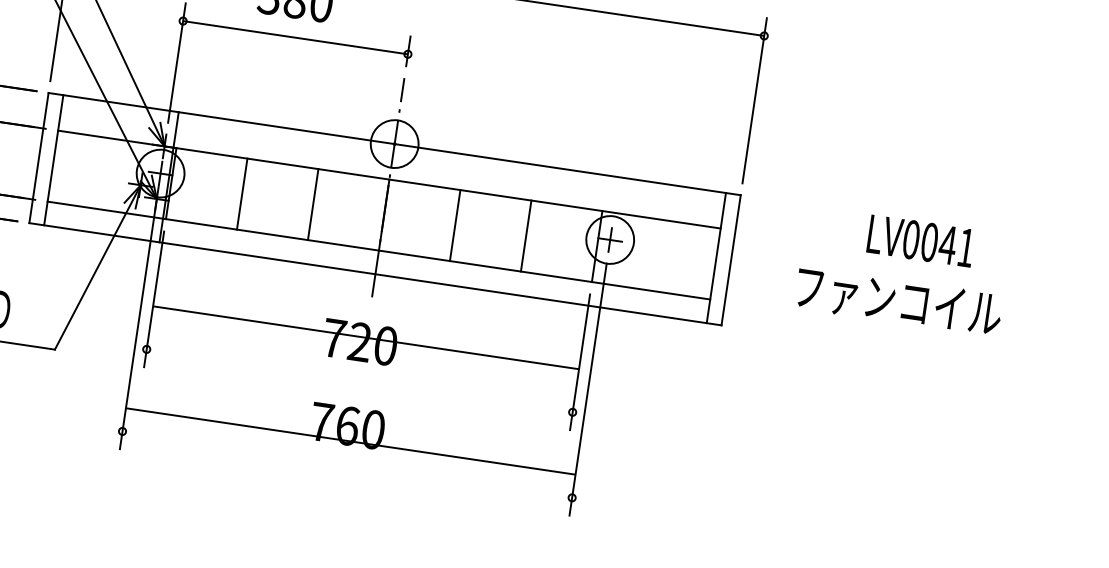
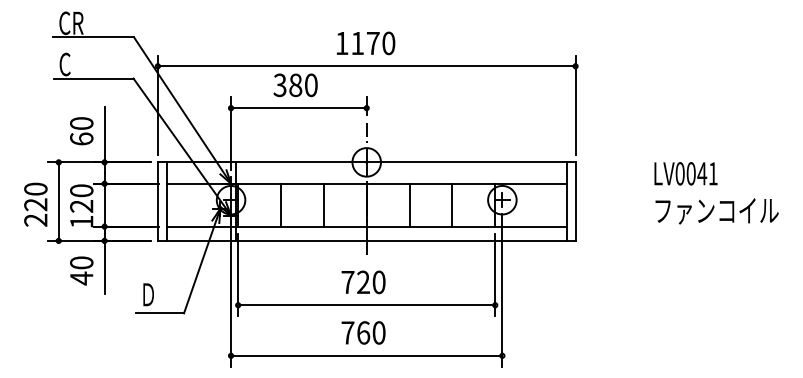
text: (897, 301) -> (716, 211), moved
line: (365, 338) -> (366, 305), moved
line: (350, 440) -> (366, 355), moved

